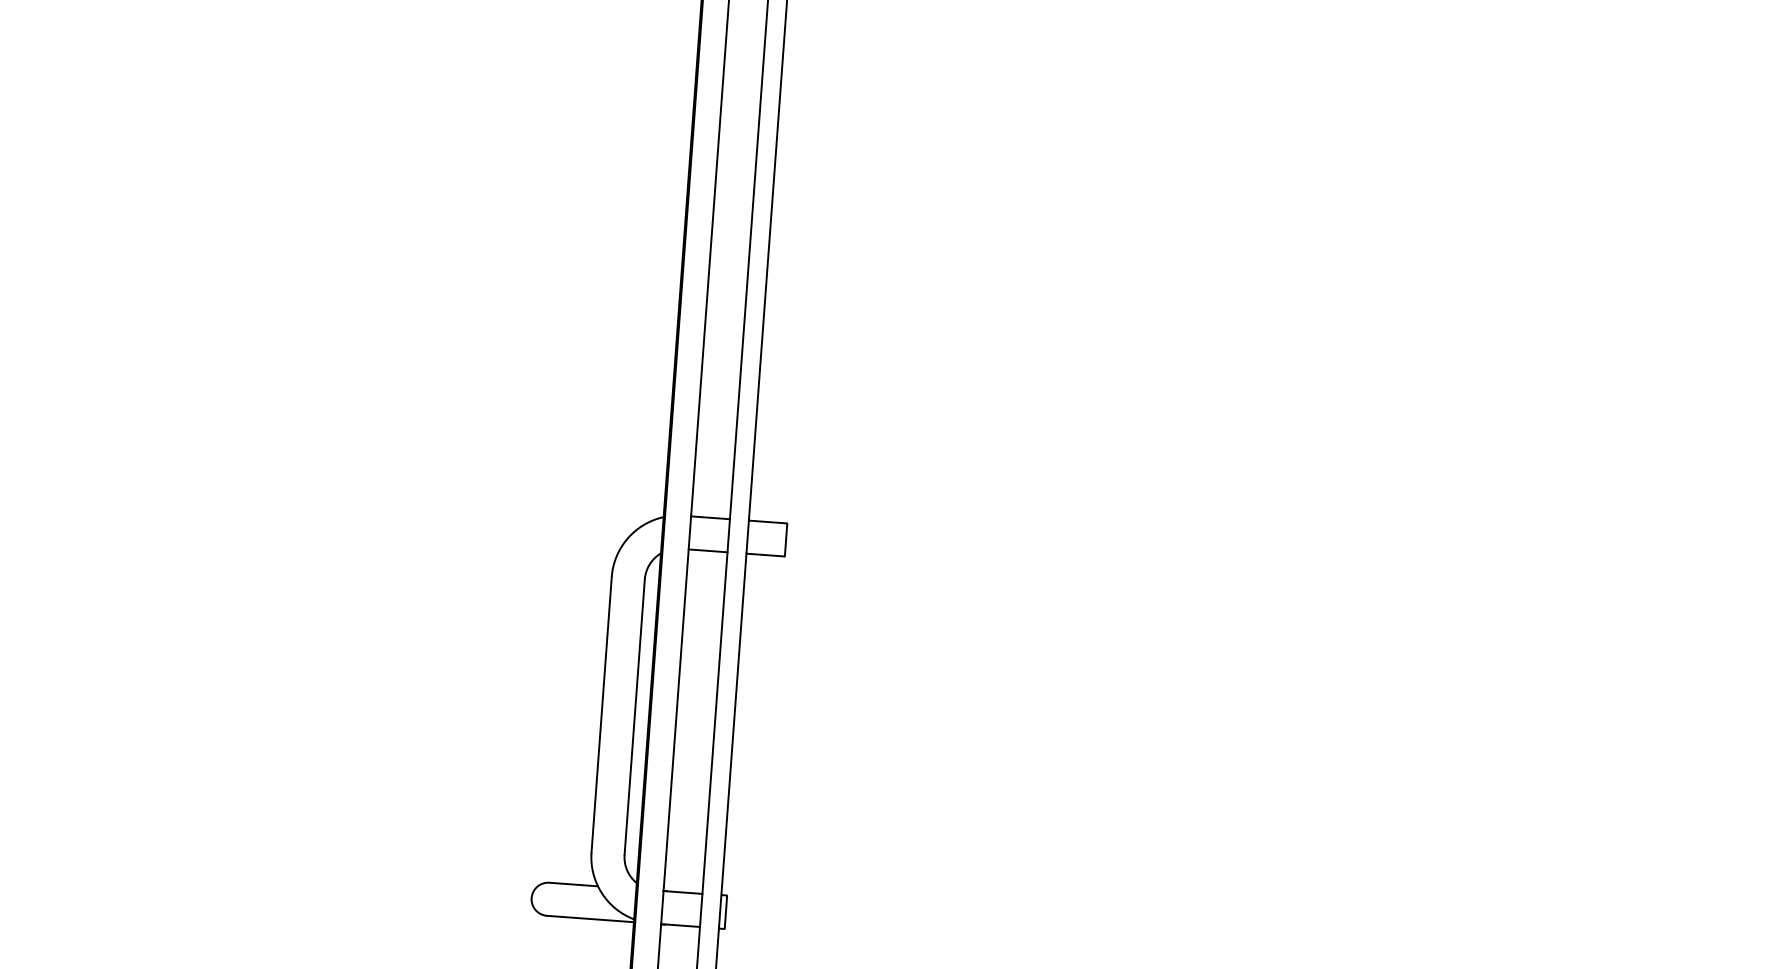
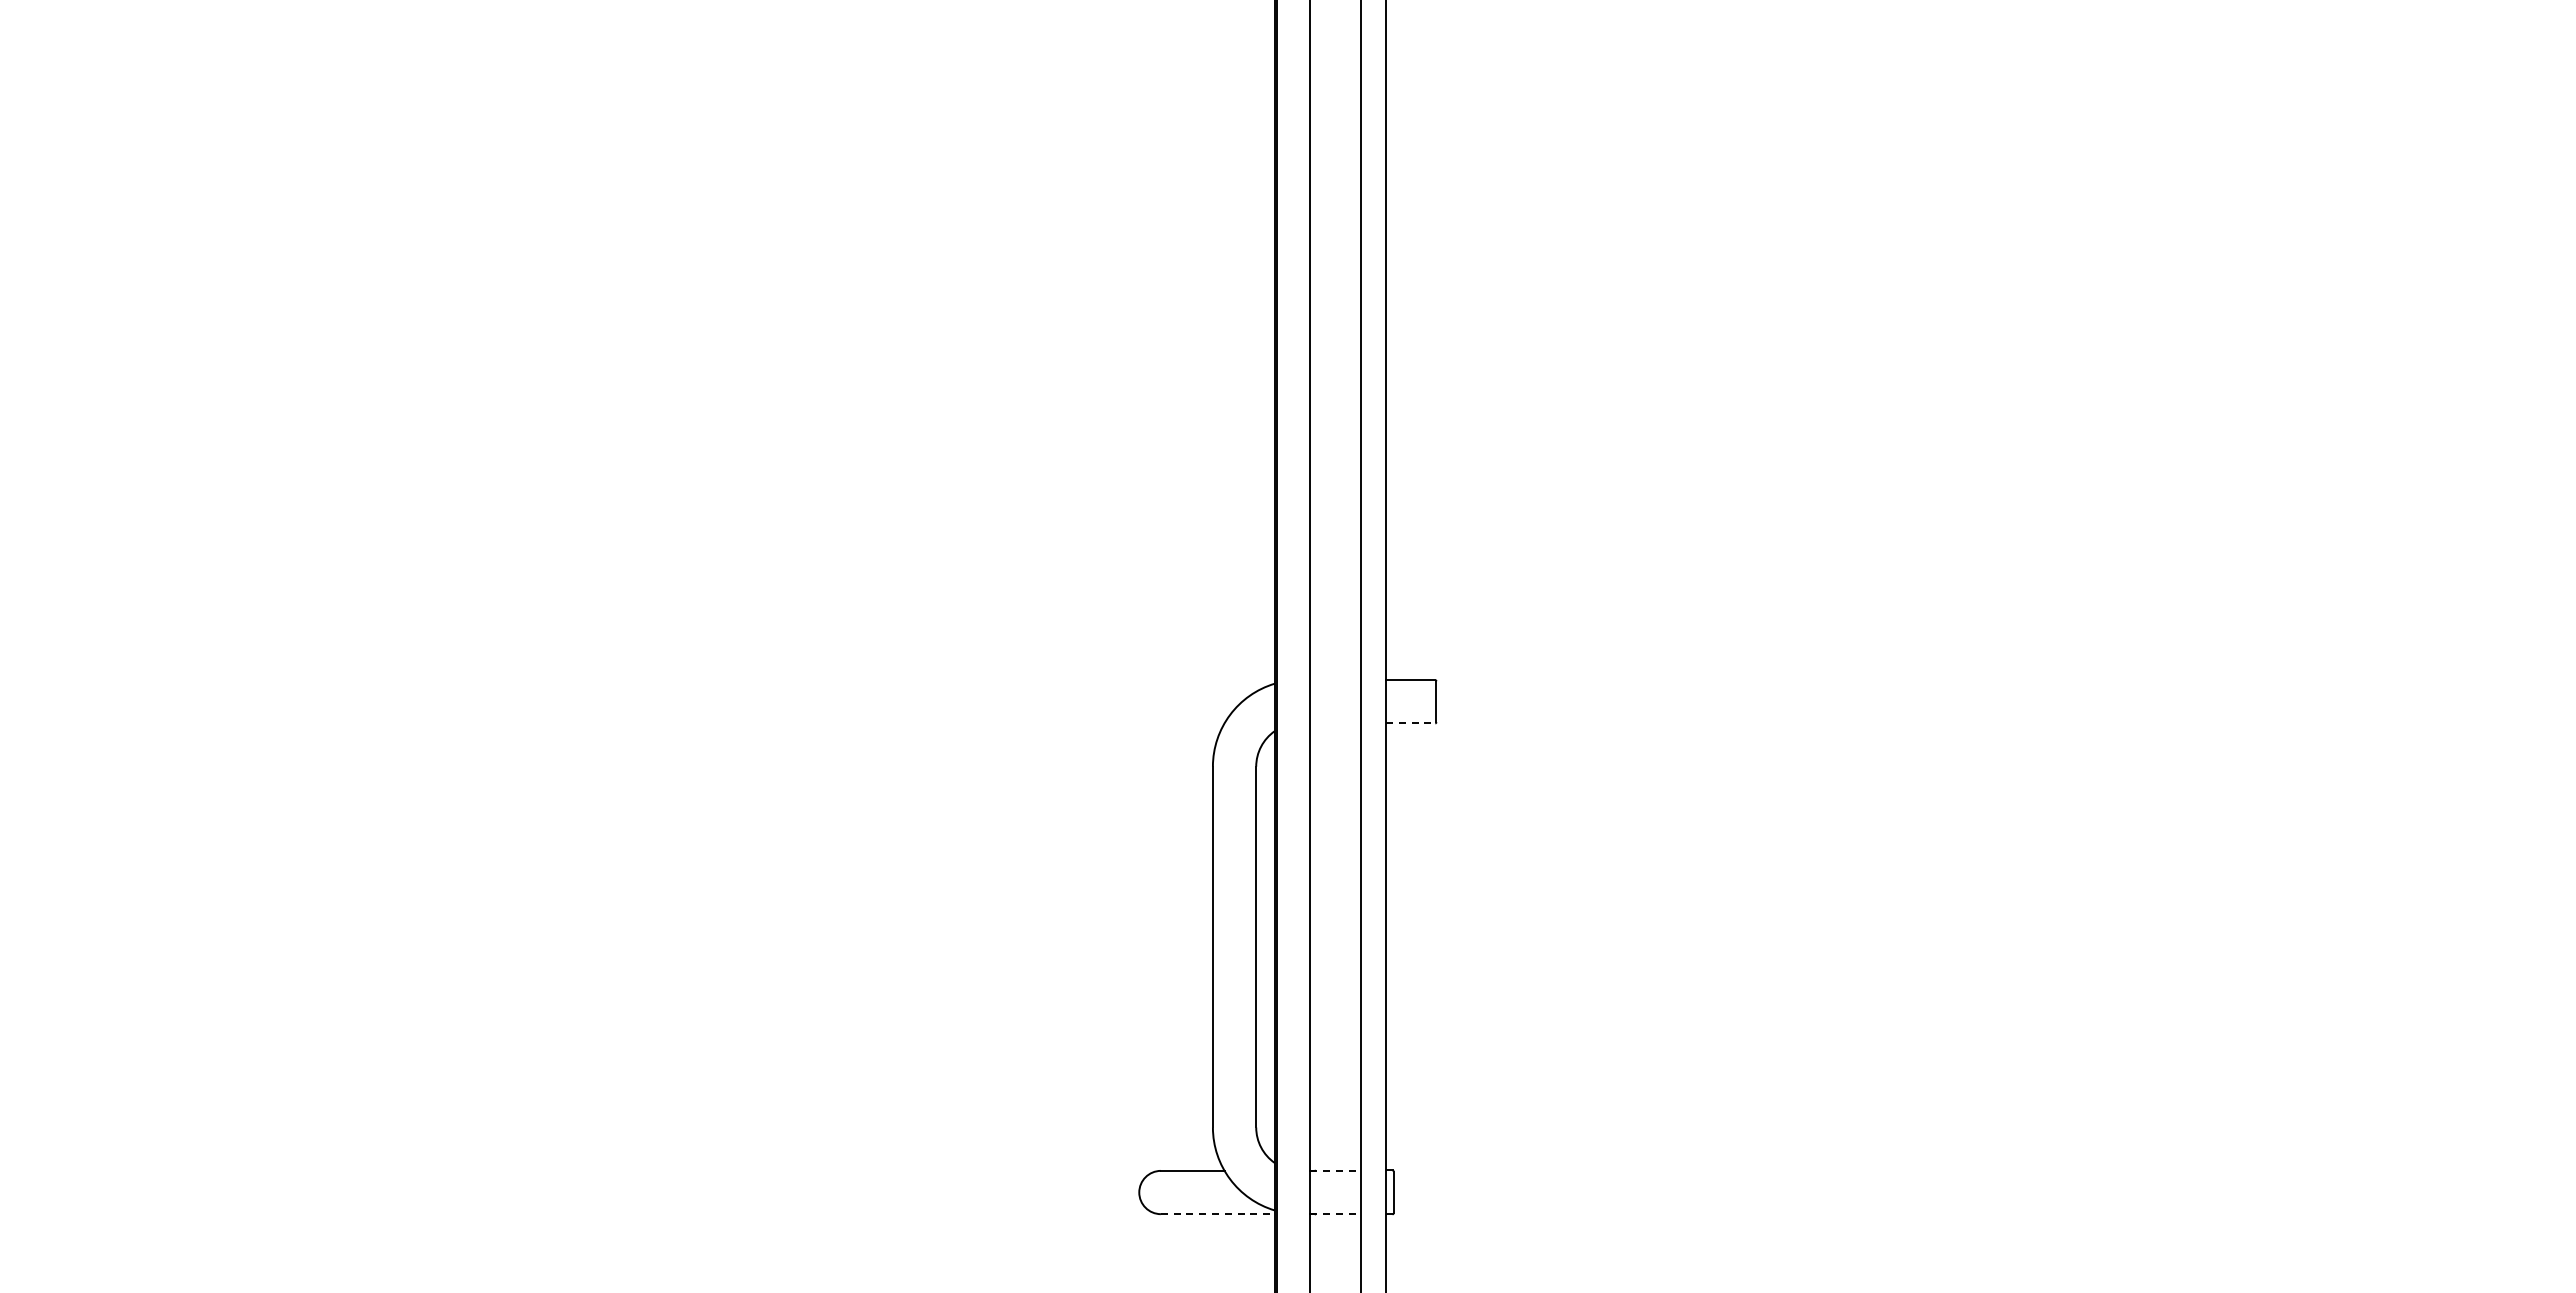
line: (710, 518) -> (1335, 680), removed
line: (707, 550) -> (1335, 723), removed
line: (765, 555) -> (1410, 723), solid -> dashed
line: (683, 892) -> (1336, 1170), solid -> dashed
line: (590, 919) -> (1217, 1214), solid -> dashed
line: (681, 925) -> (1336, 1214), solid -> dashed

